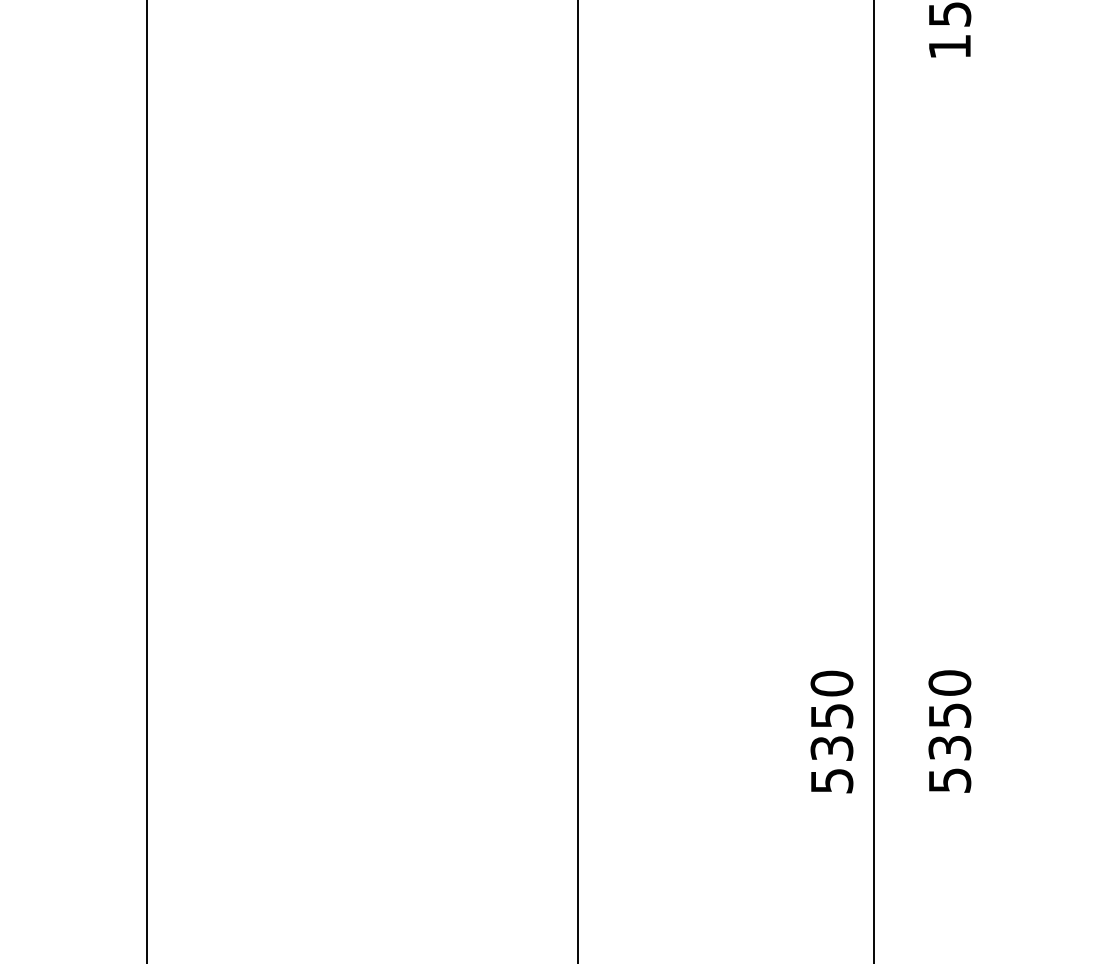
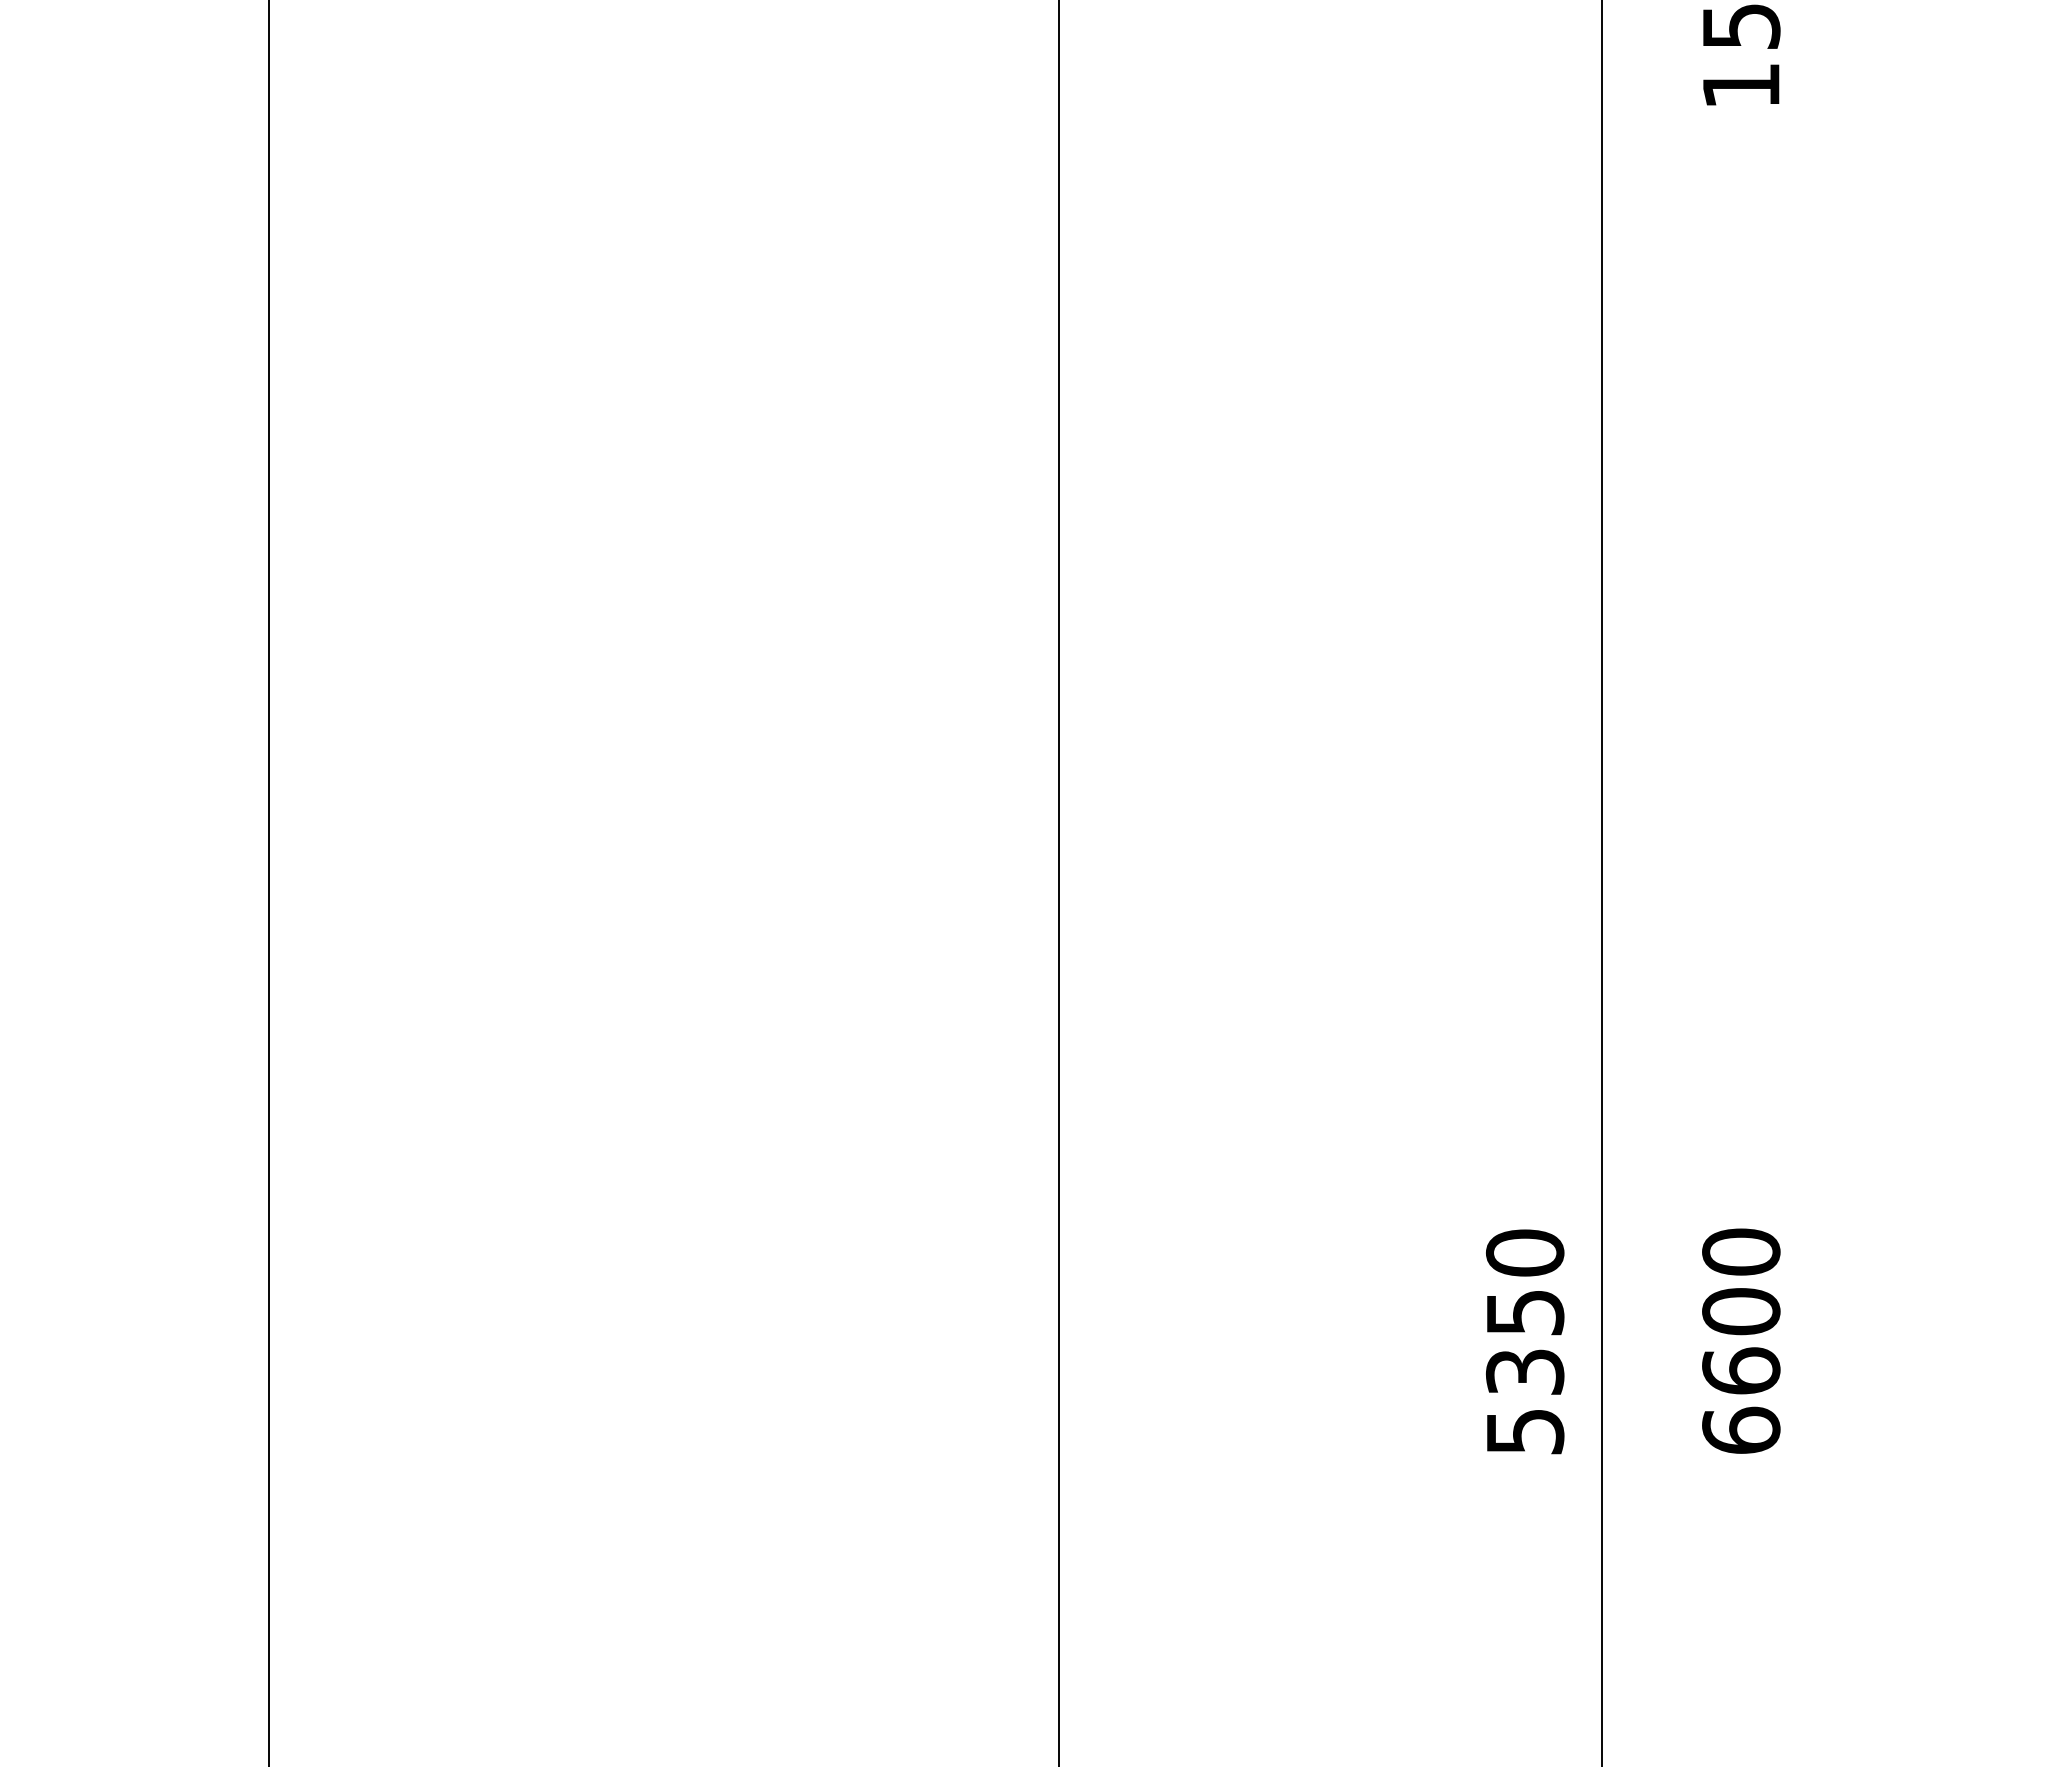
text: (949, 747) -> (1740, 1370), 5350 -> 6600

